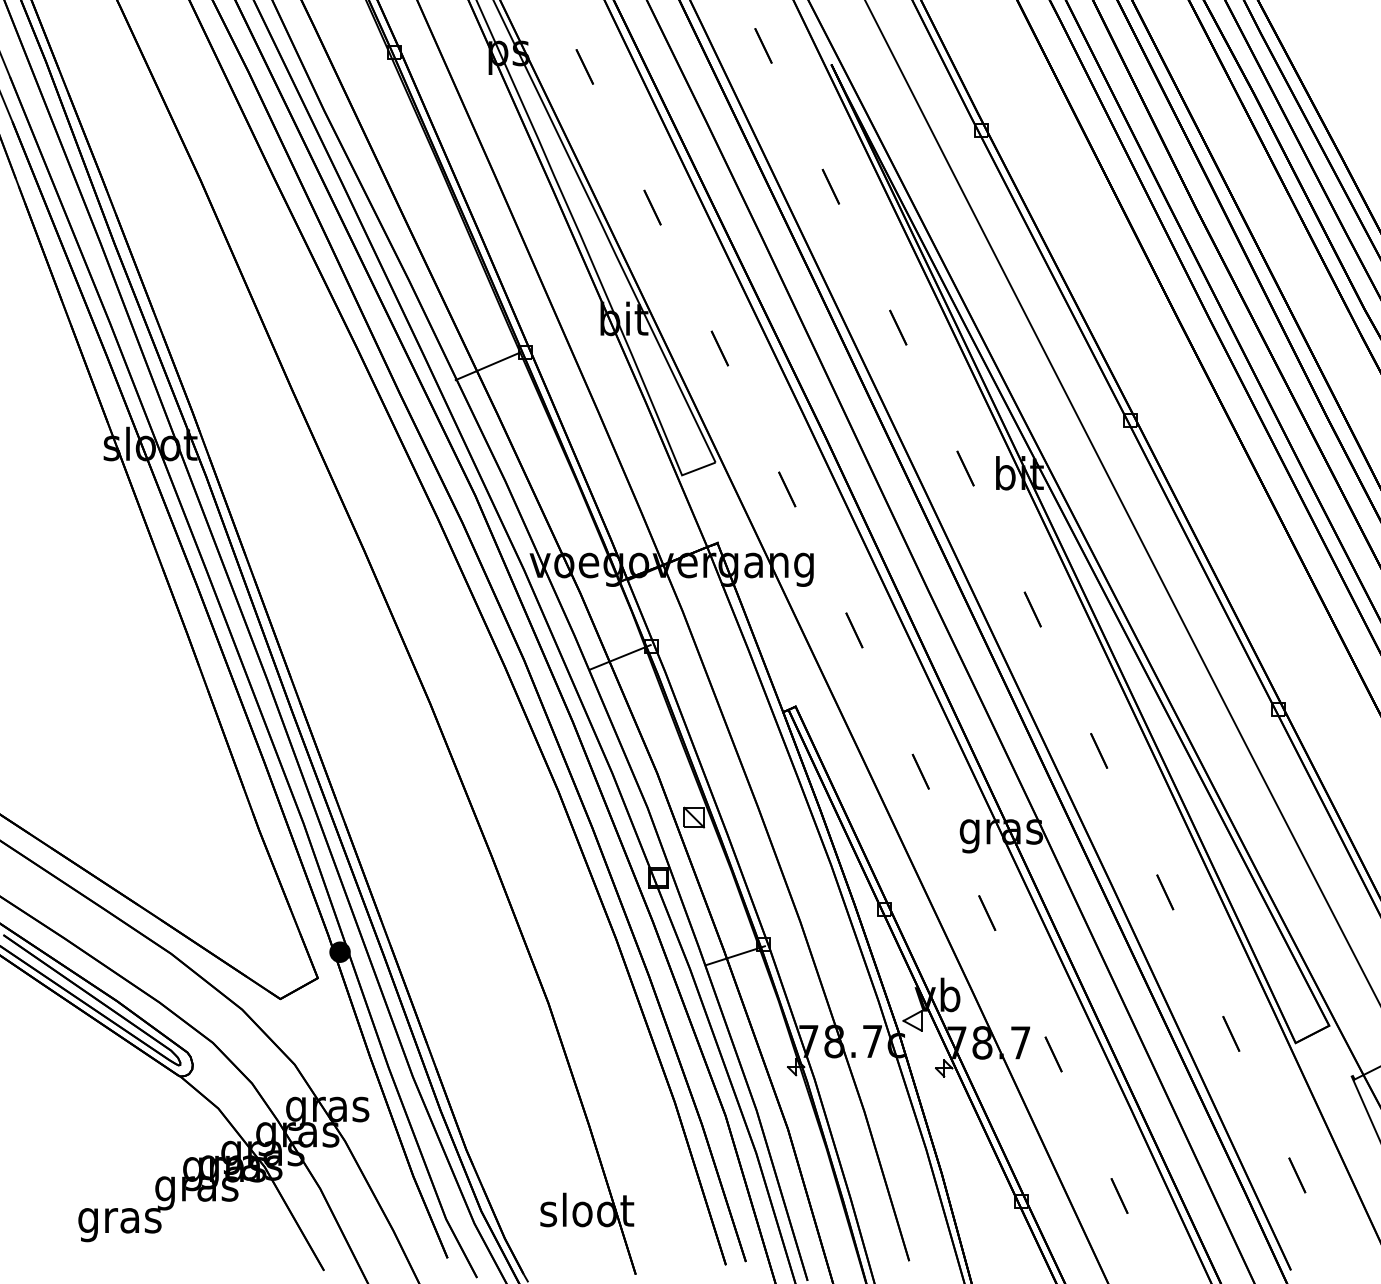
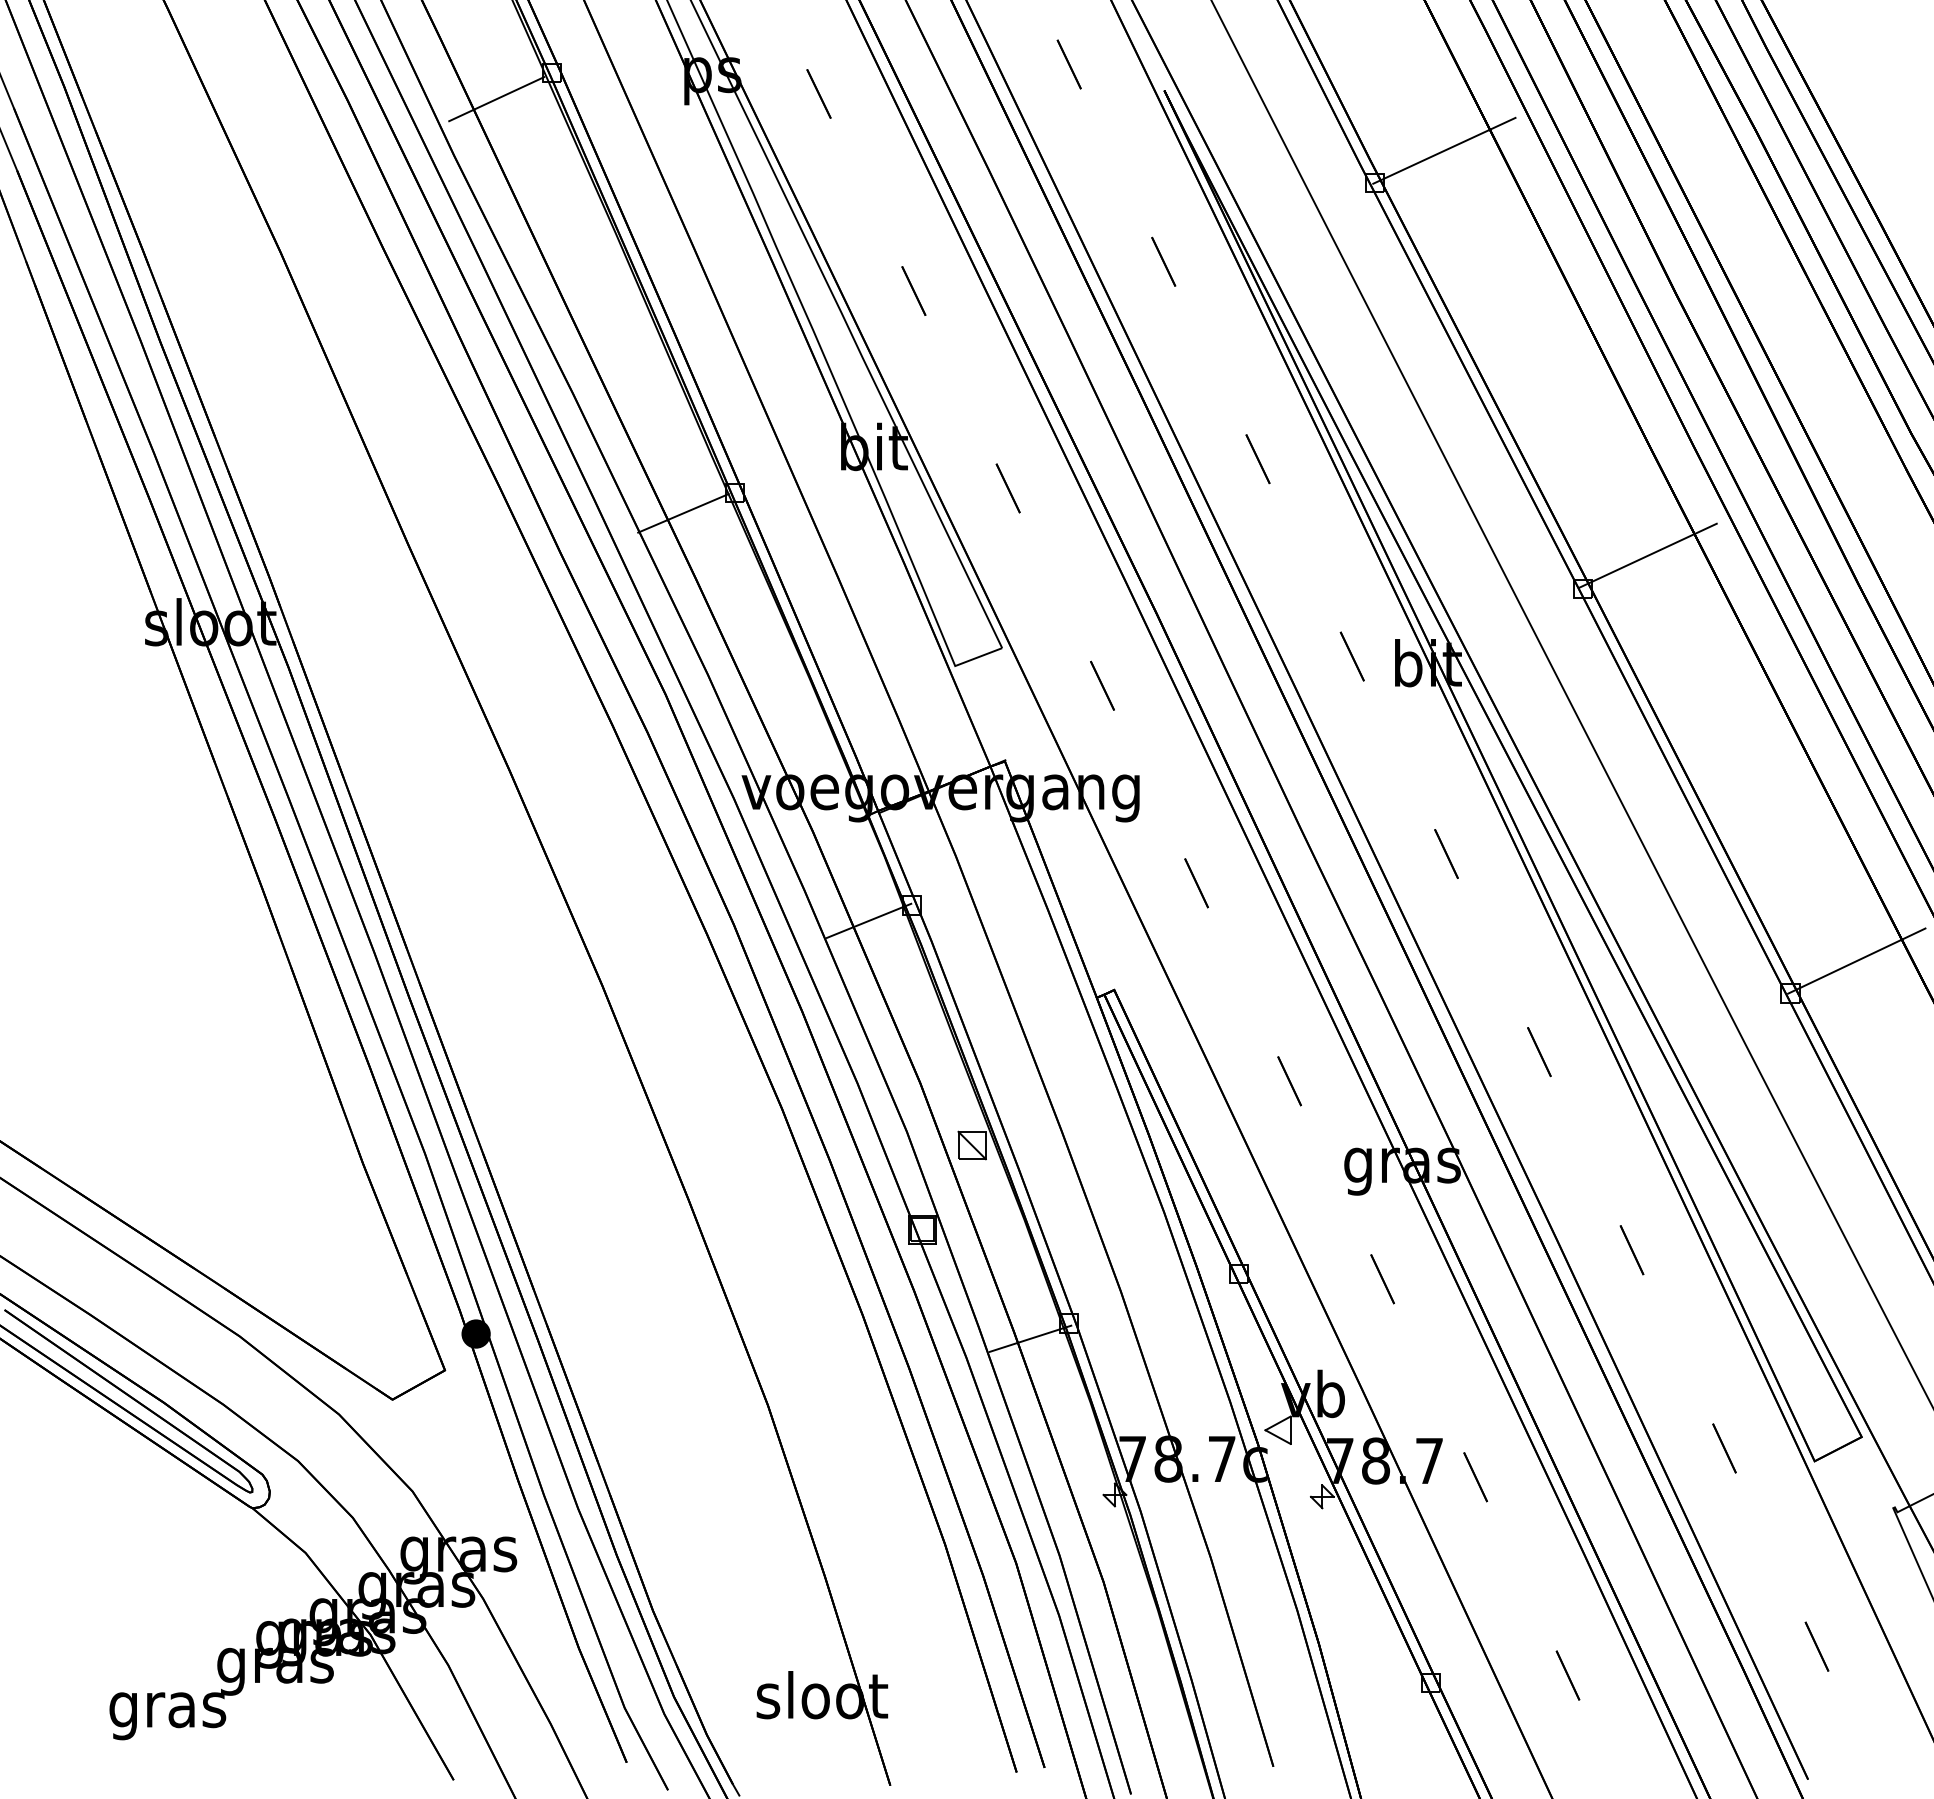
line: (354, 70) -> (496, 99), added
line: (1031, 107) -> (1444, 150), added
line: (1176, 396) -> (1647, 555), added
line: (1325, 685) -> (1856, 960), added

